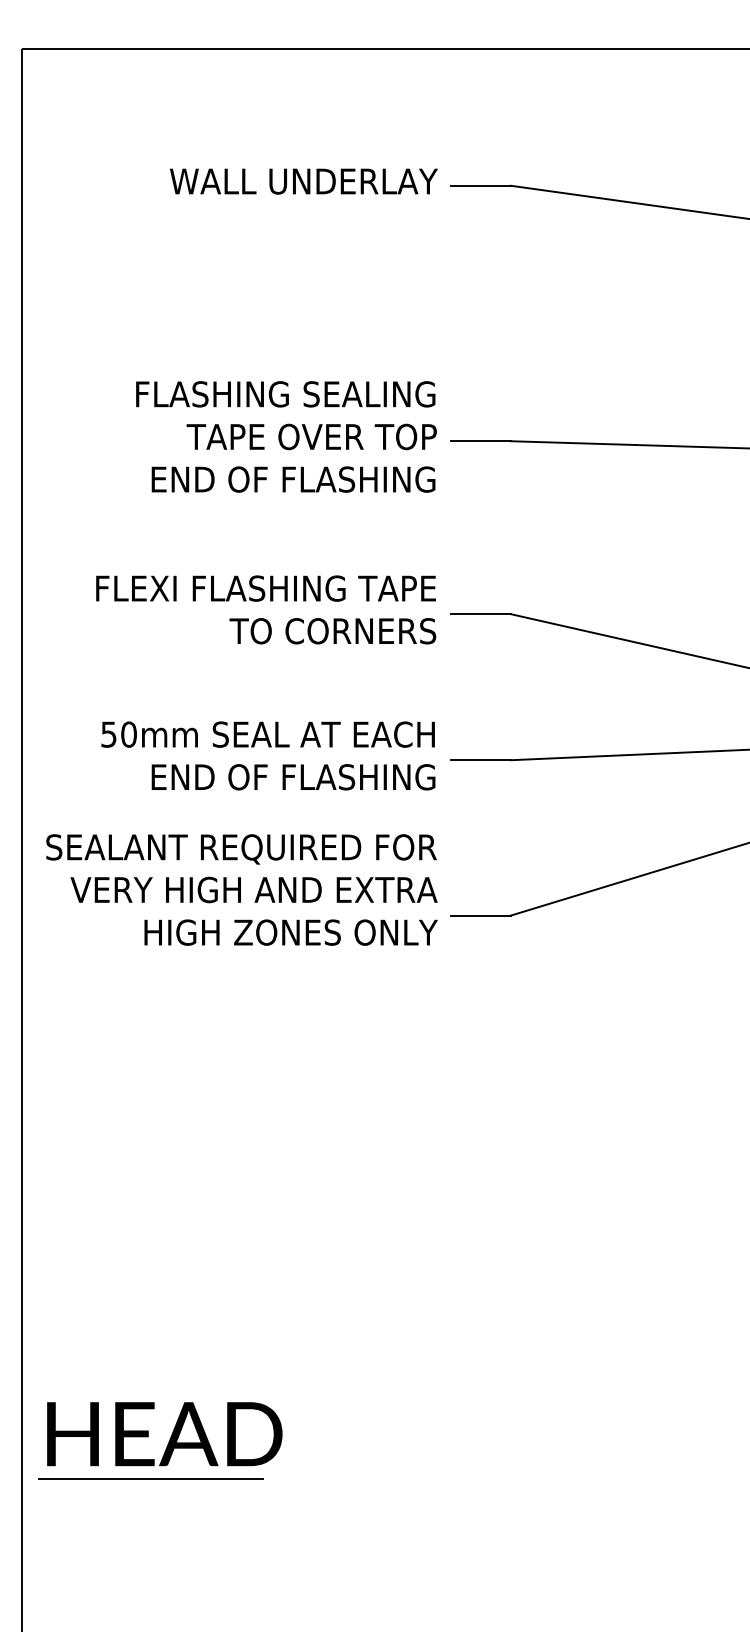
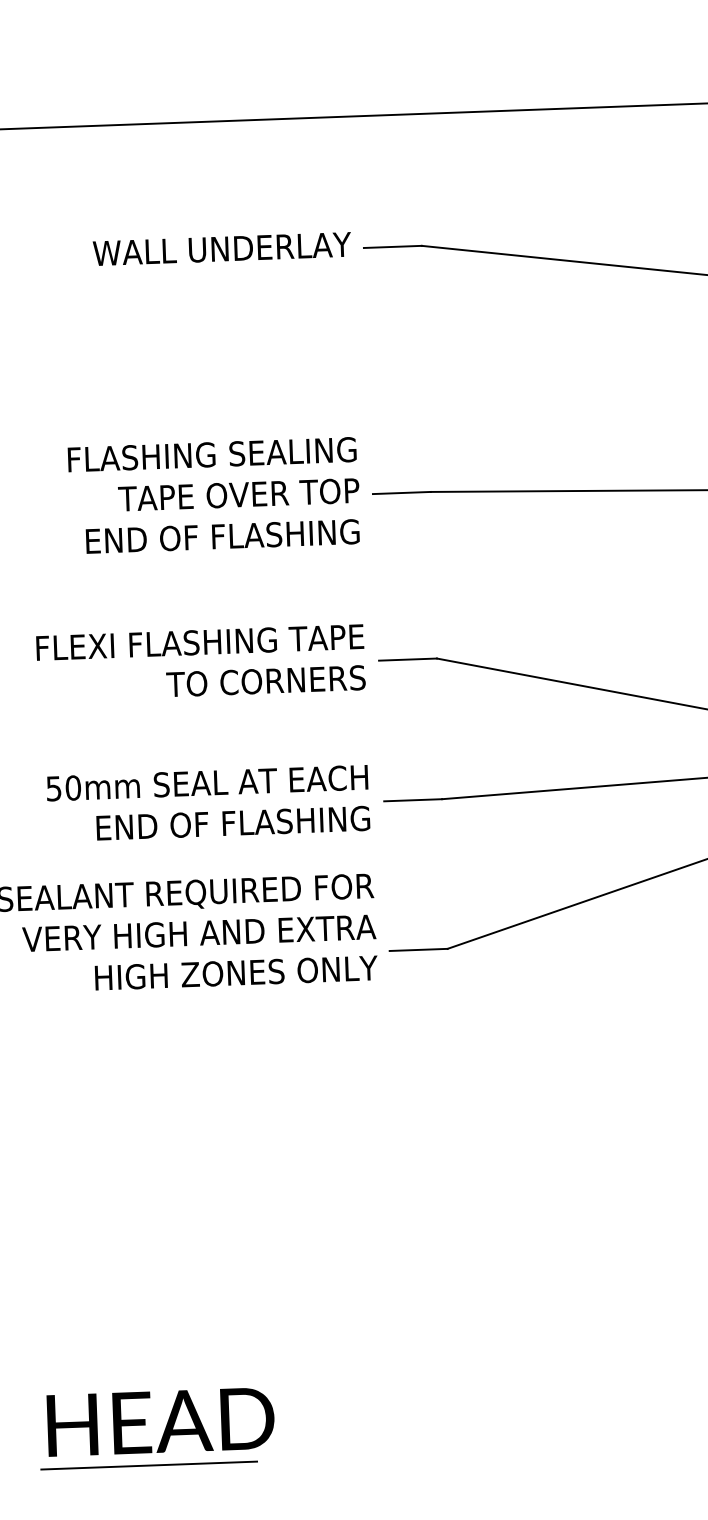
part: (168, 1441) -> (164, 1428), moved

